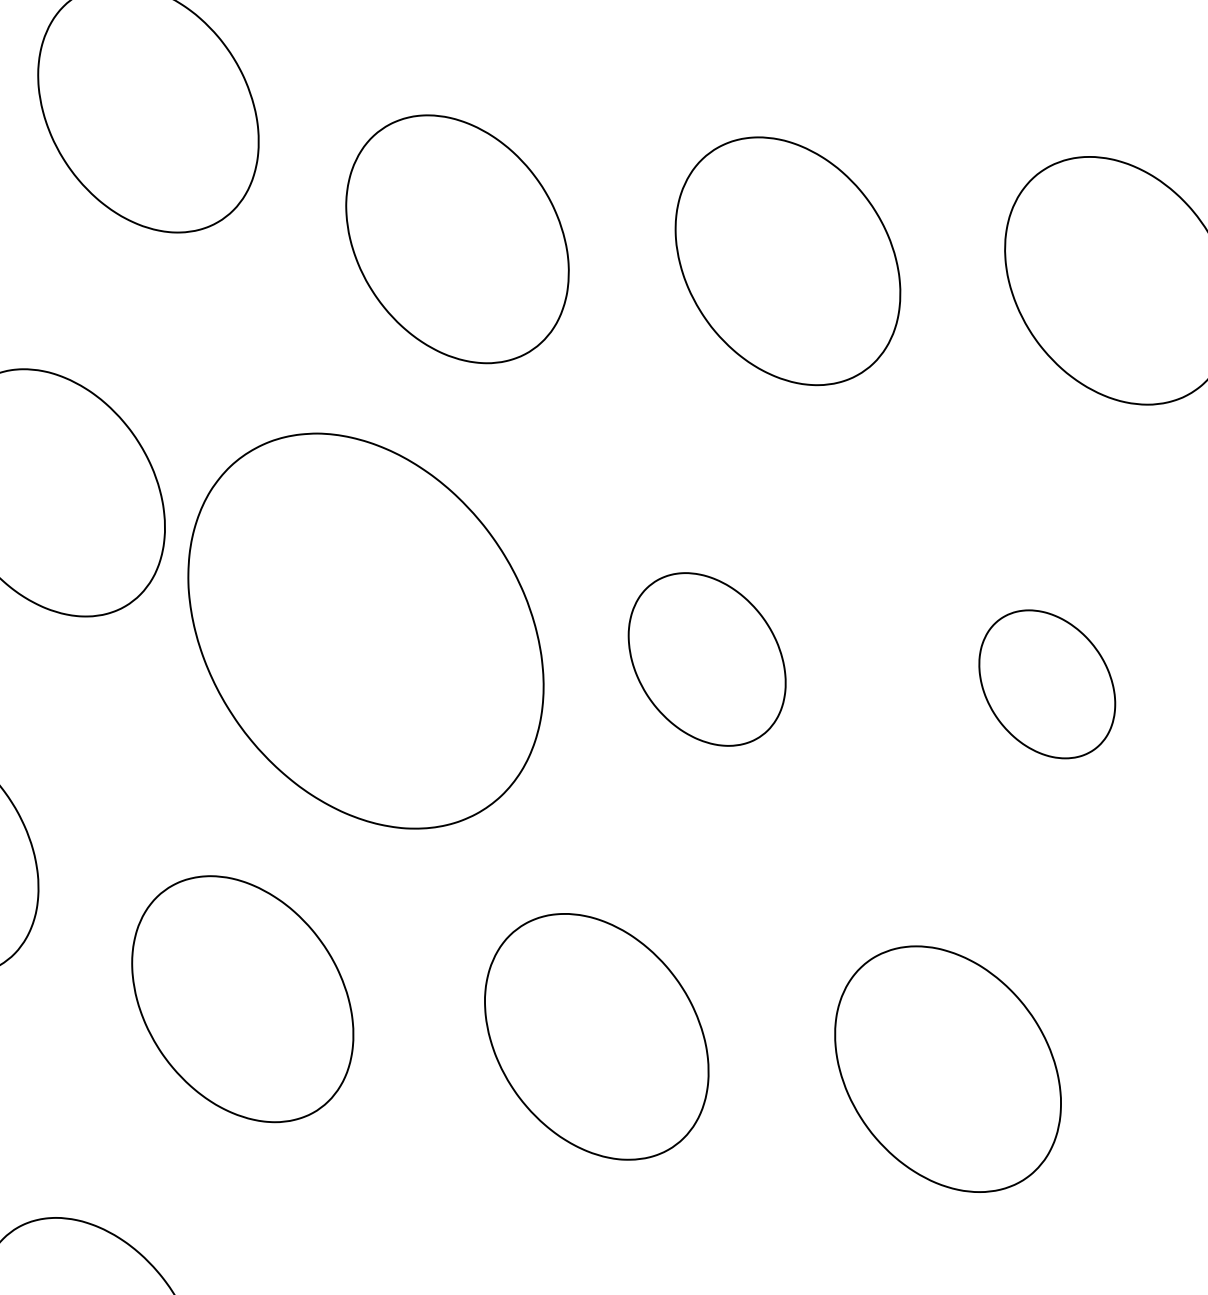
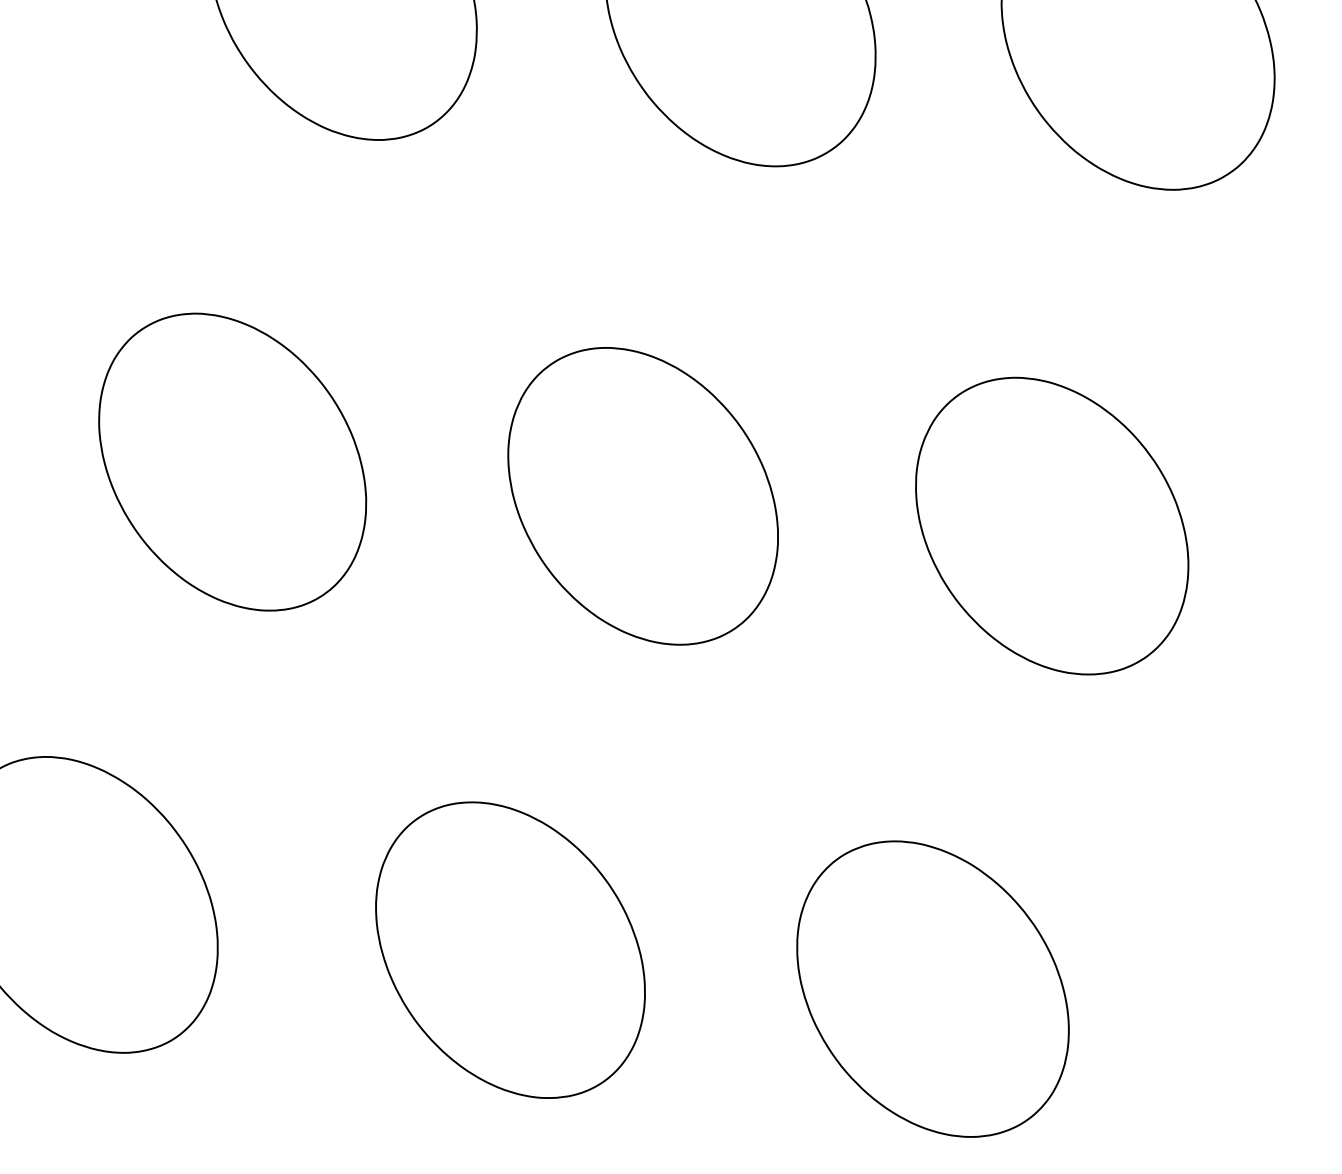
part: (365, 630) -> (232, 461), size x0.62
part: (707, 659) -> (643, 496), size x1.43
part: (1047, 684) -> (1052, 526), size x1.67

